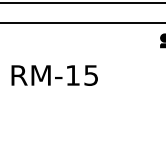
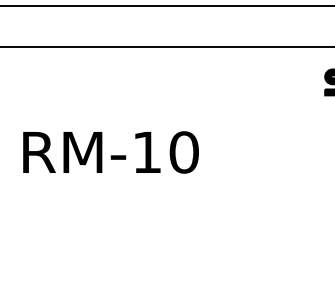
text: (91, 75) -> (184, 152), RM-15 -> RM-10

